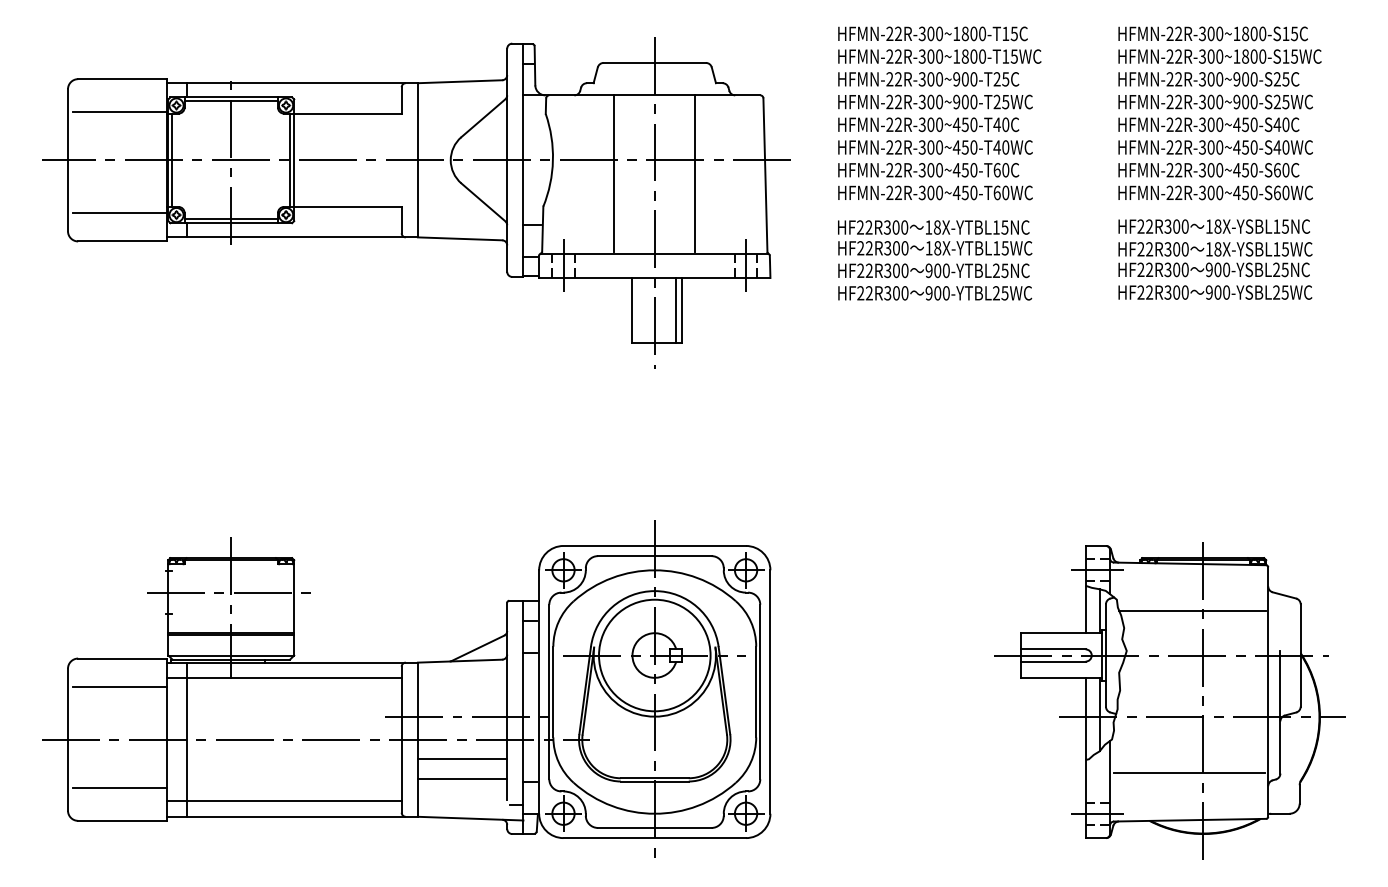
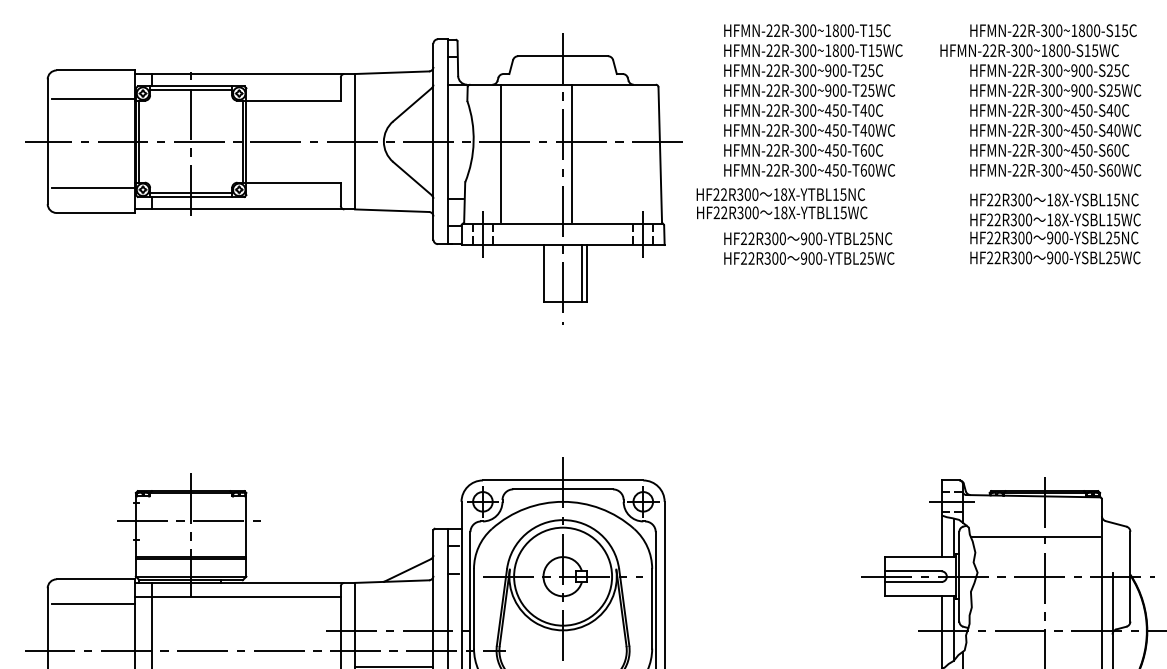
text: (1219, 56) -> (1029, 50), moved
line: (614, 173) -> (501, 153), moved
line: (695, 173) -> (571, 153), moved
text: (935, 237) -> (782, 203), moved

